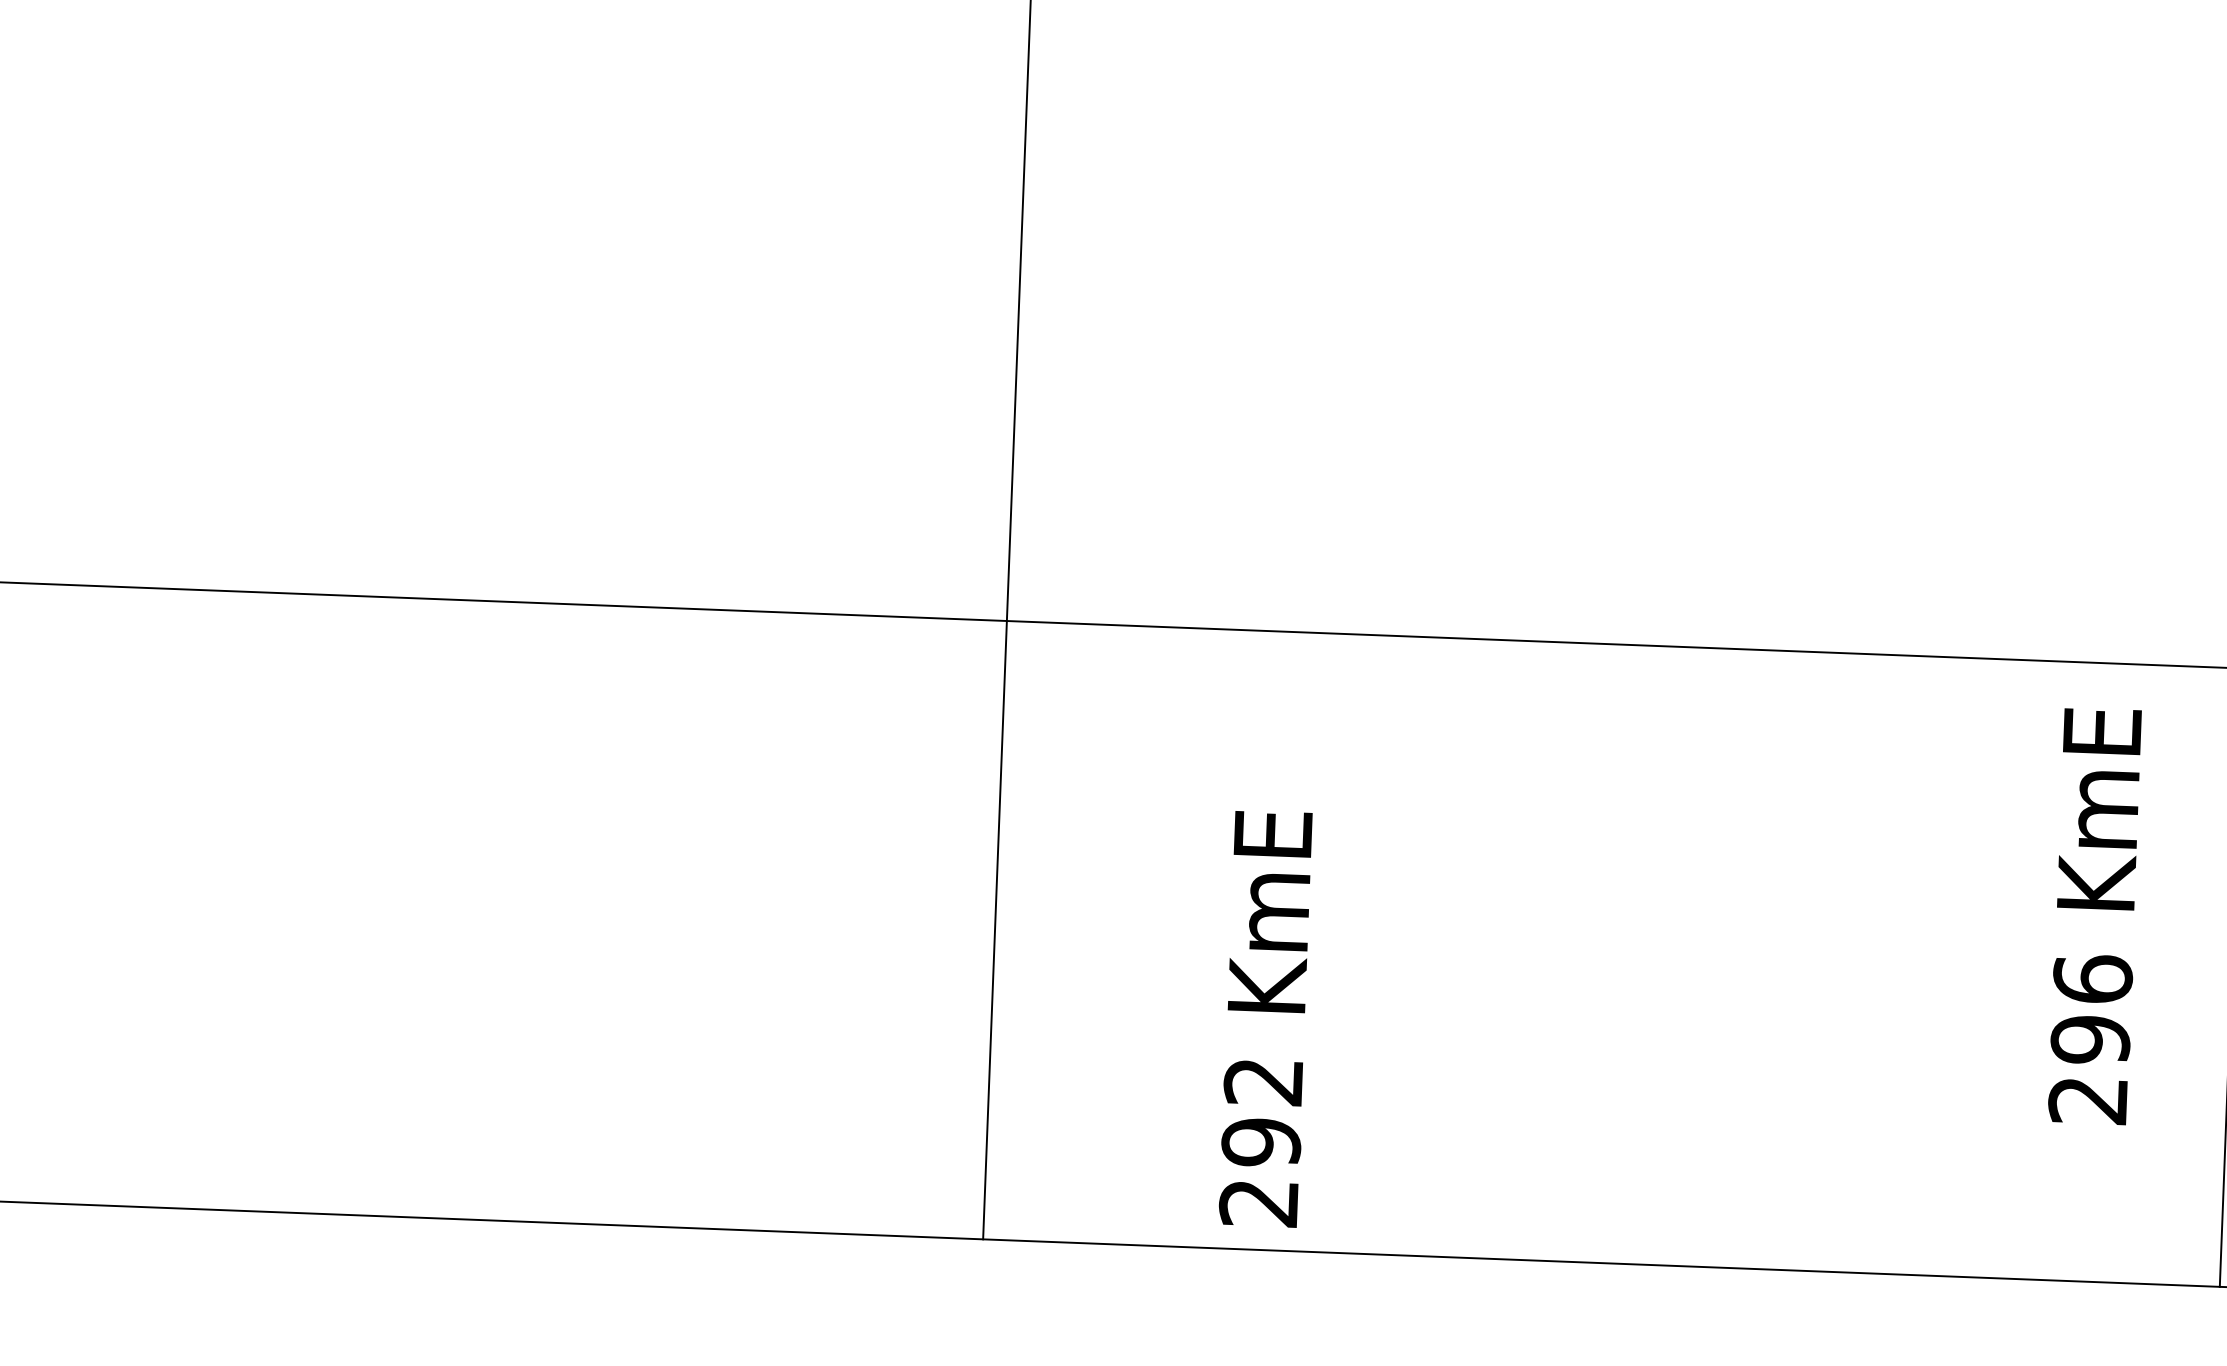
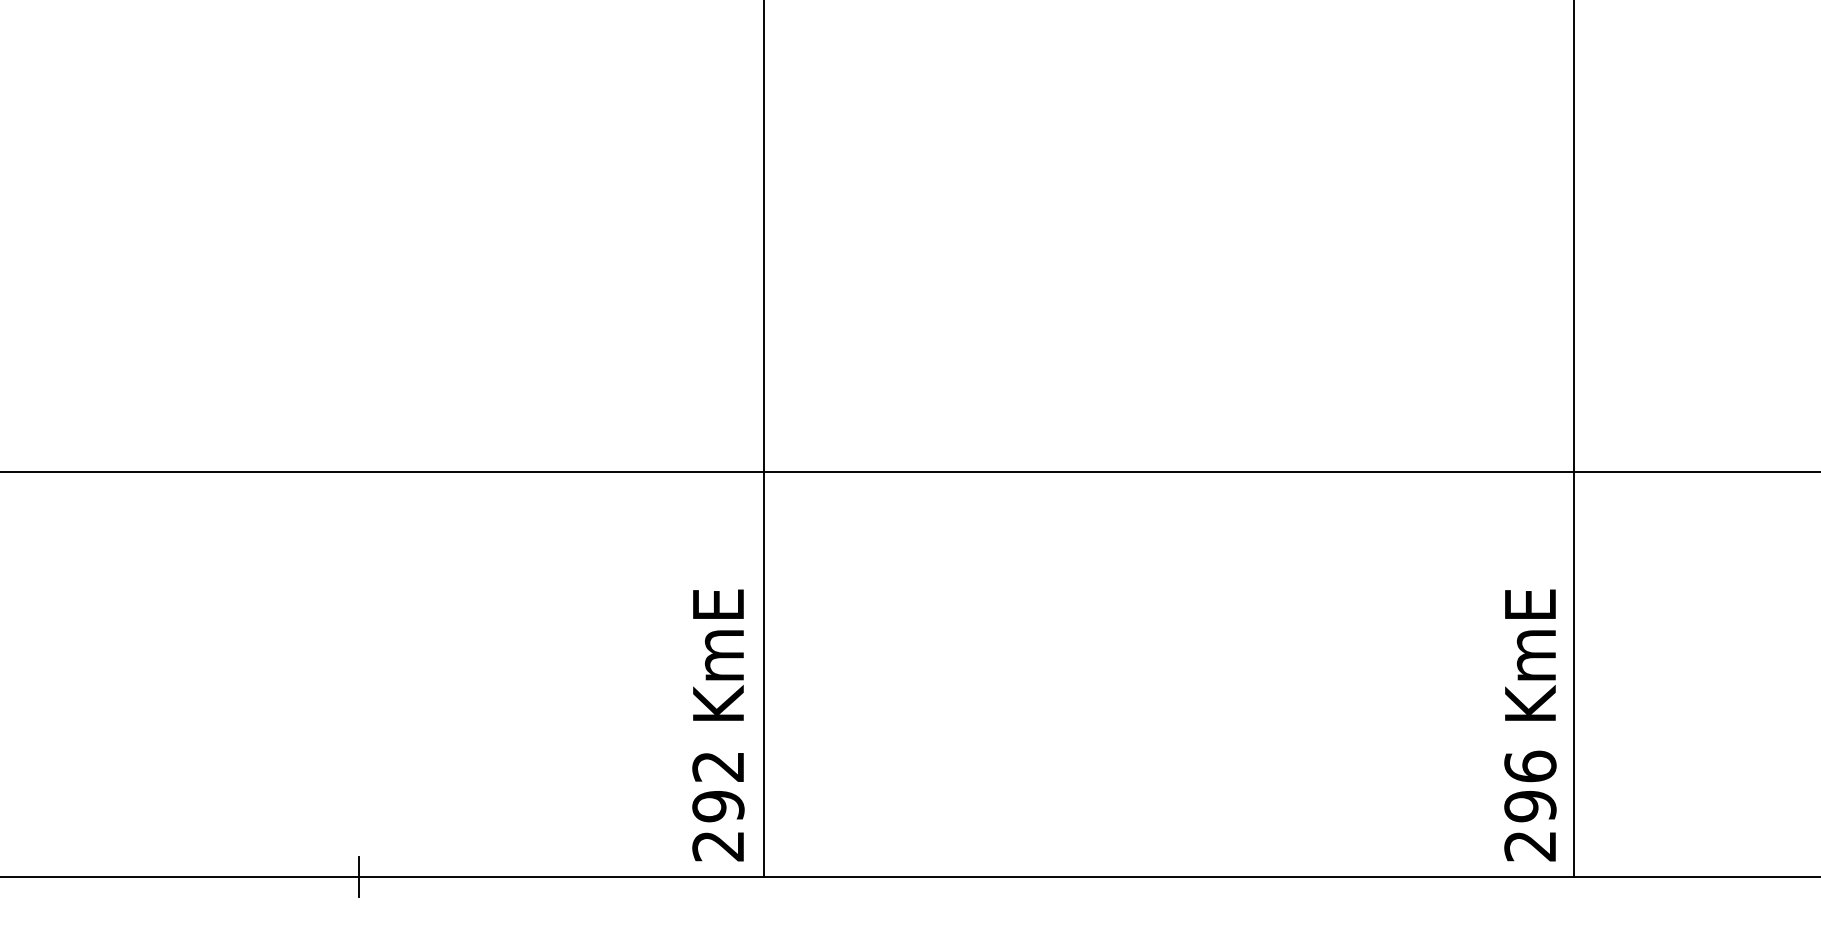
text: (2095, 916) -> (1530, 725), moved
text: (1266, 1018) -> (718, 725), moved
line: (364, 1215) -> (358, 876), added

